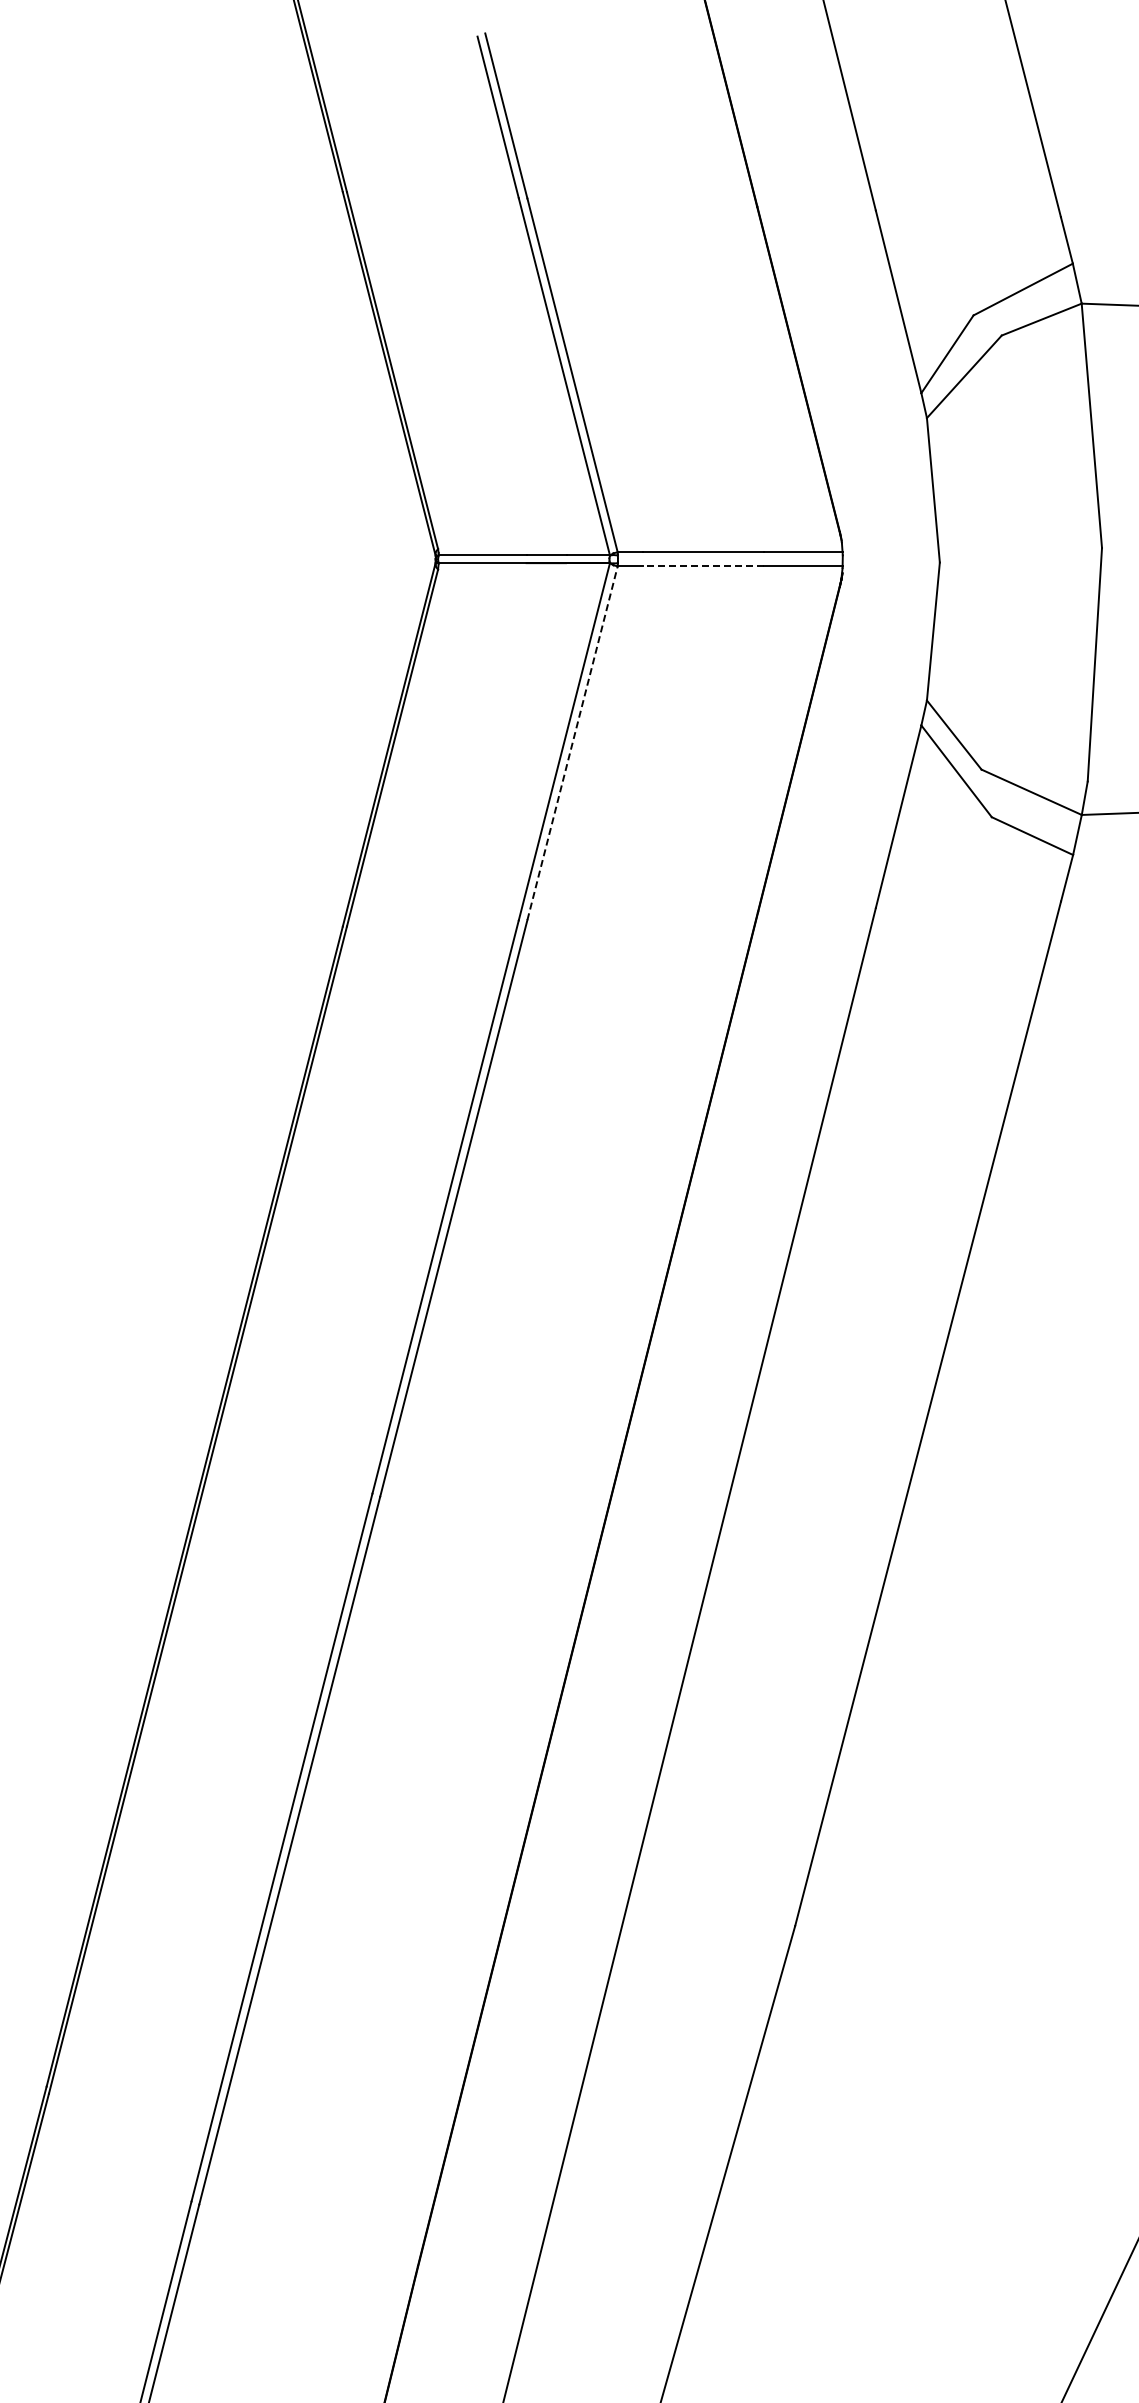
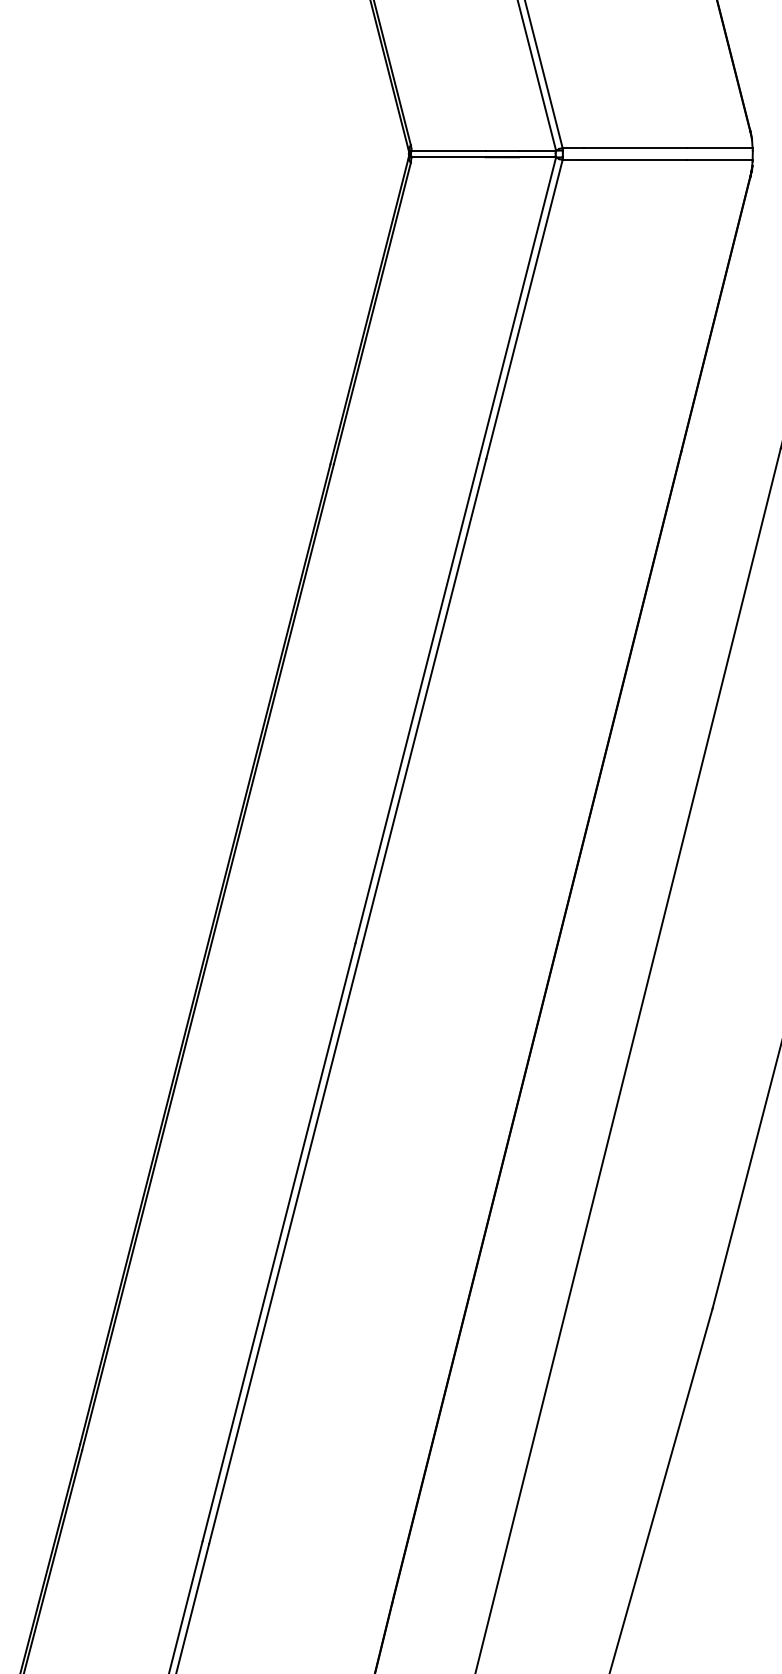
line: (703, 566) -> (635, 160), dashed -> solid
line: (572, 743) -> (524, 309), dashed -> solid

